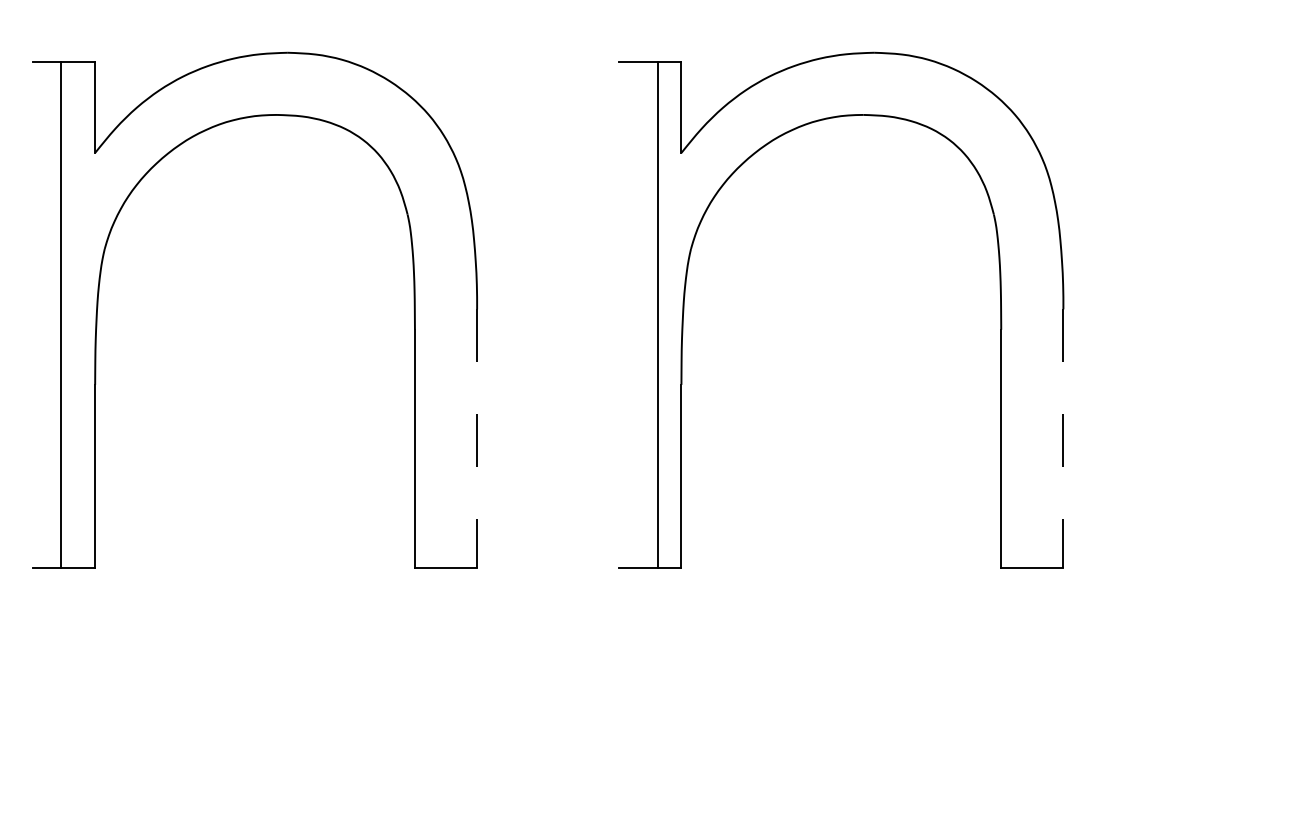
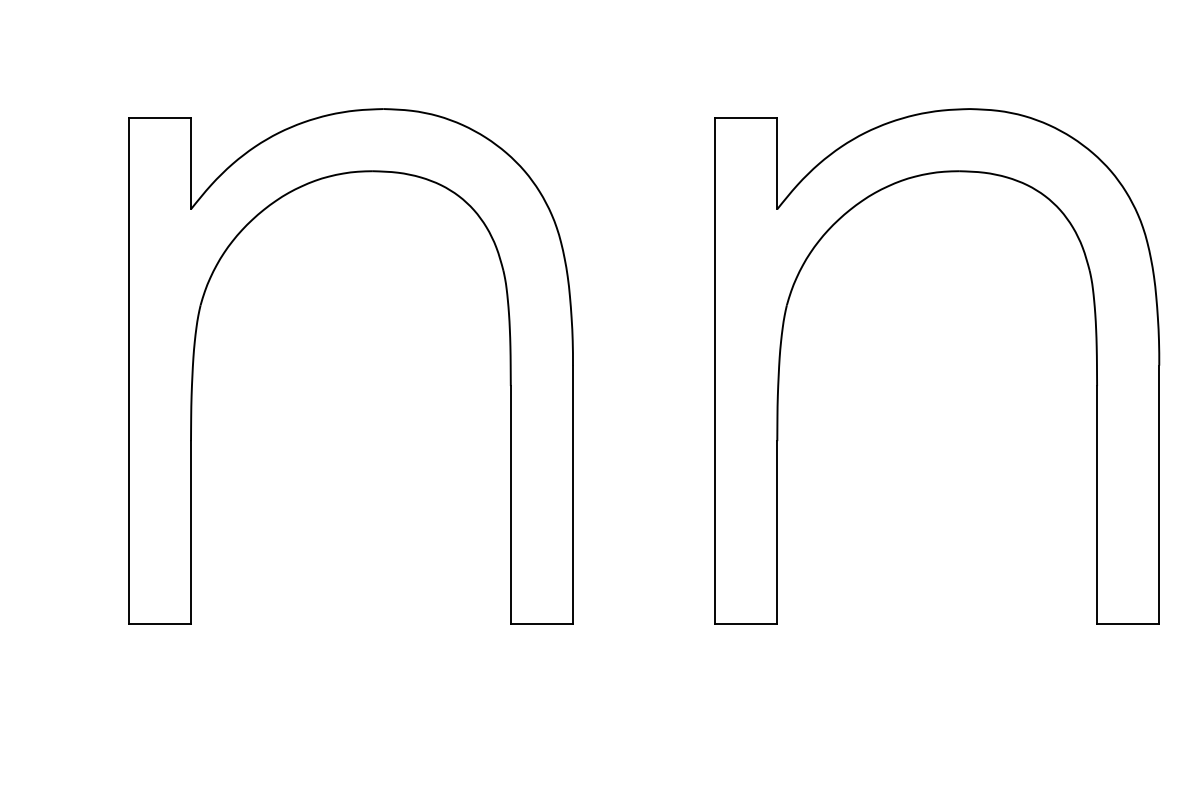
line: (60, 314) -> (128, 370), moved
line: (658, 314) -> (715, 370), moved
line: (477, 439) -> (573, 495), dashed -> solid
line: (1063, 439) -> (1159, 495), dashed -> solid

